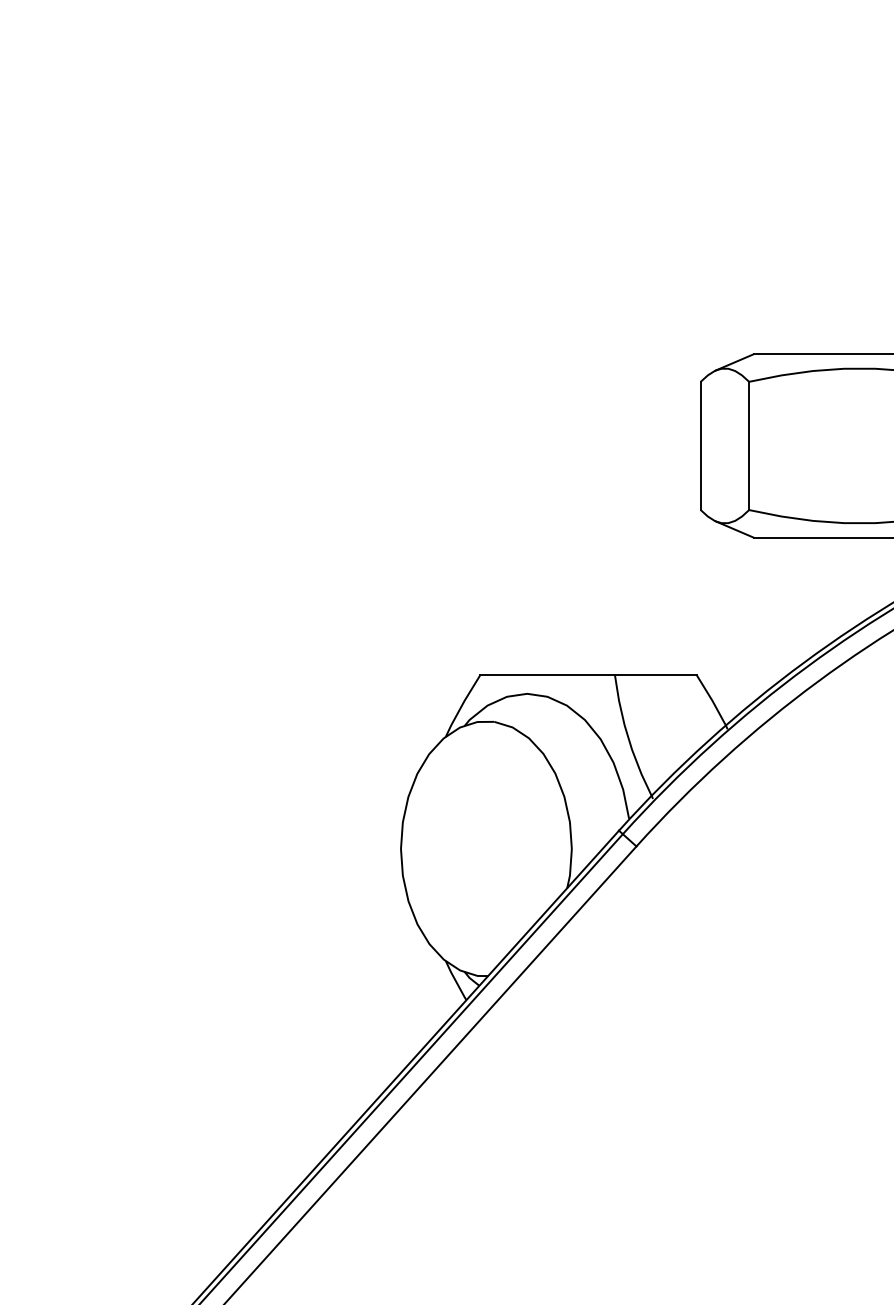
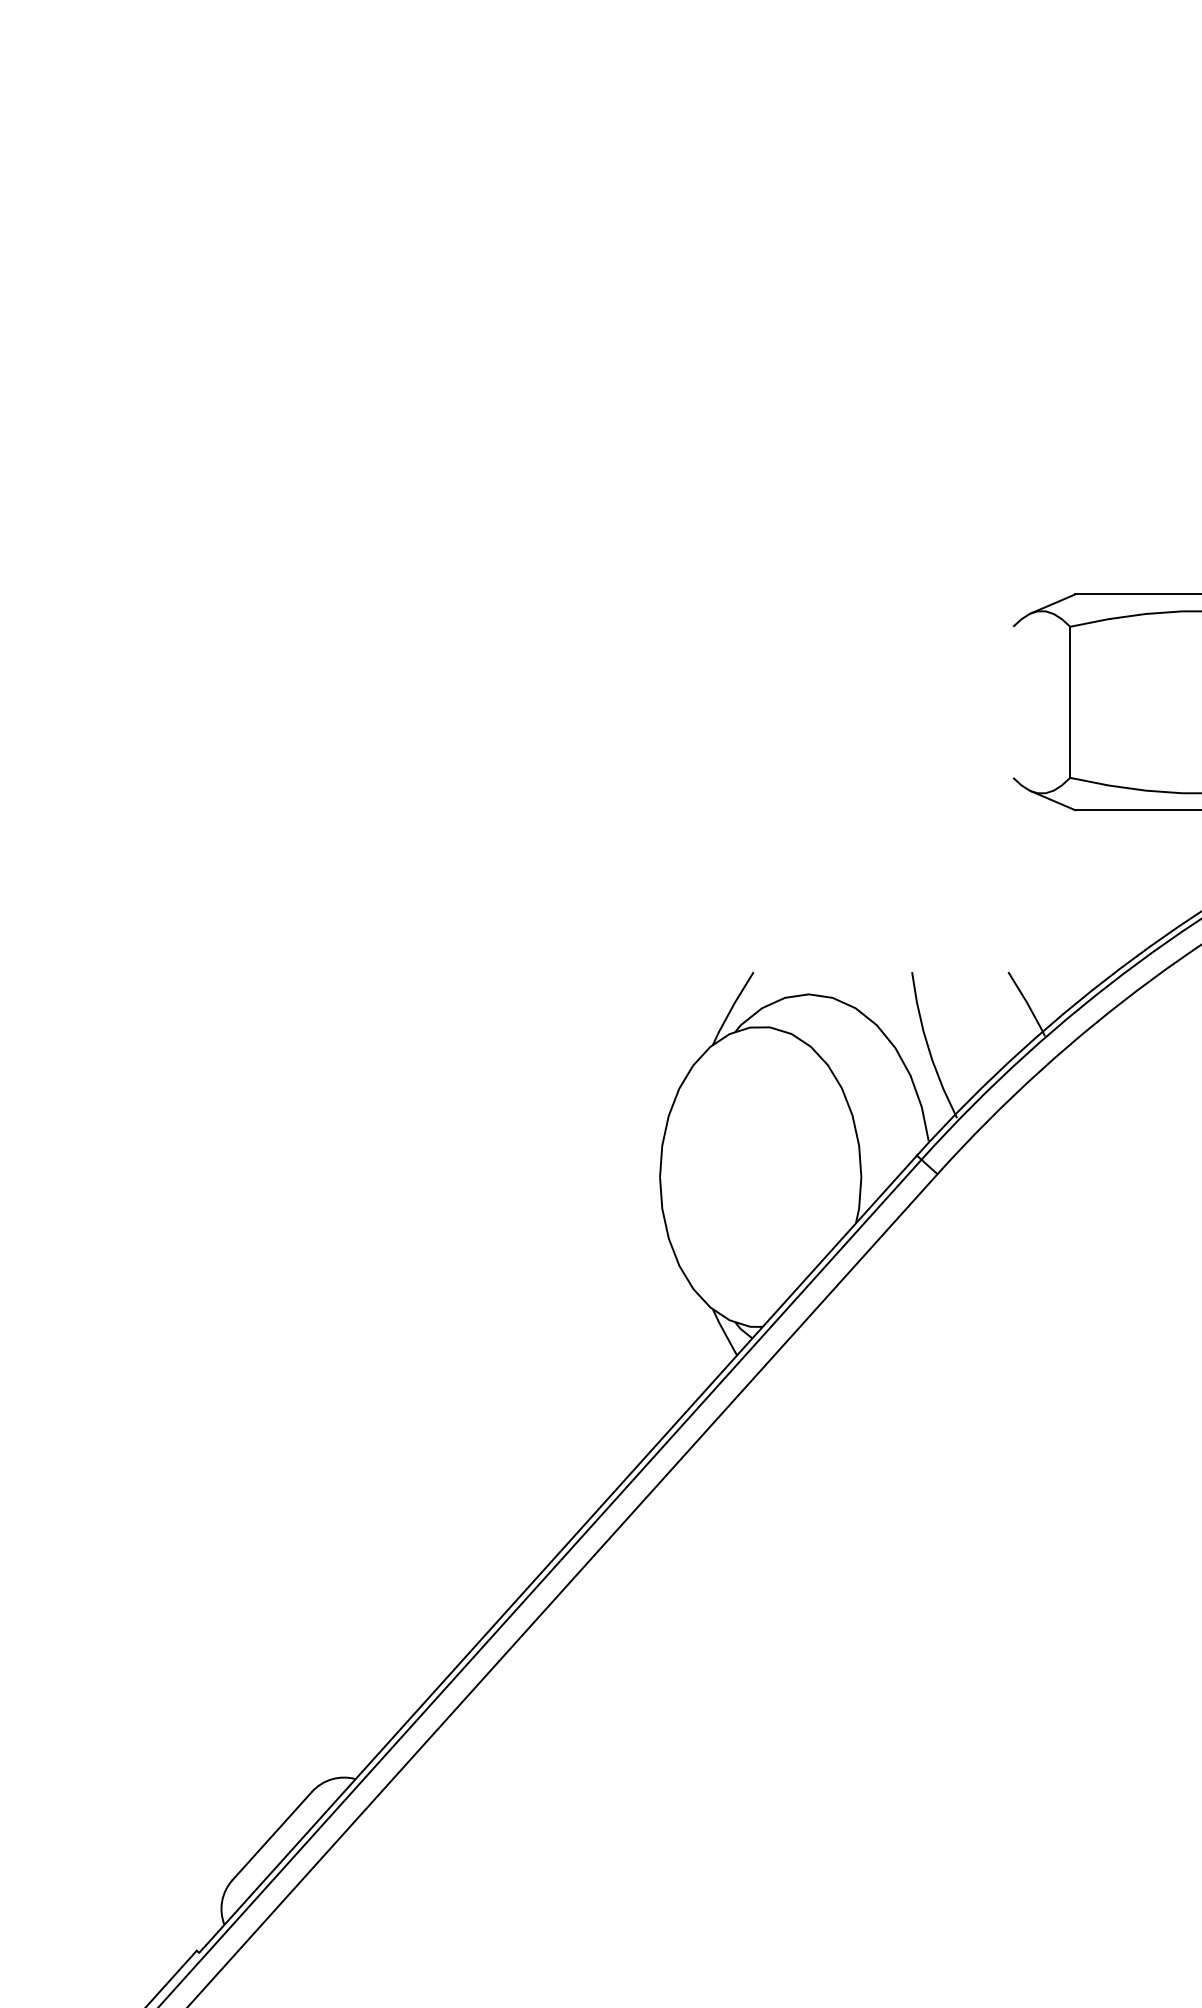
line: (700, 445) -> (1013, 701), removed
line: (588, 675) -> (880, 972), removed

